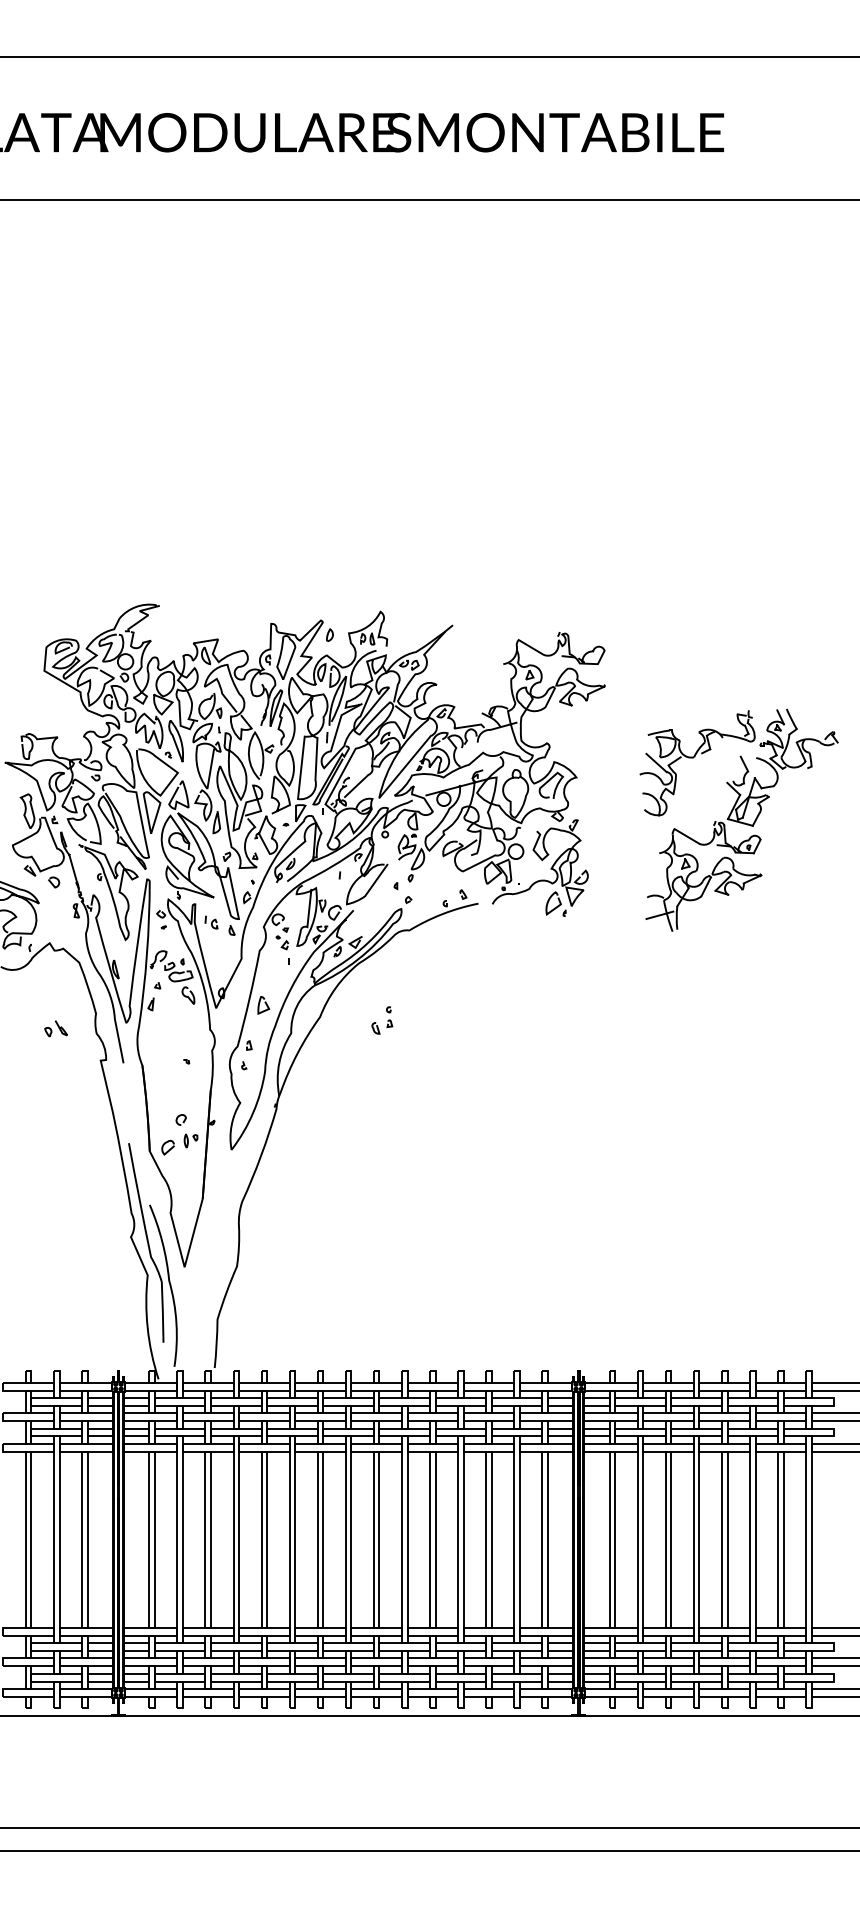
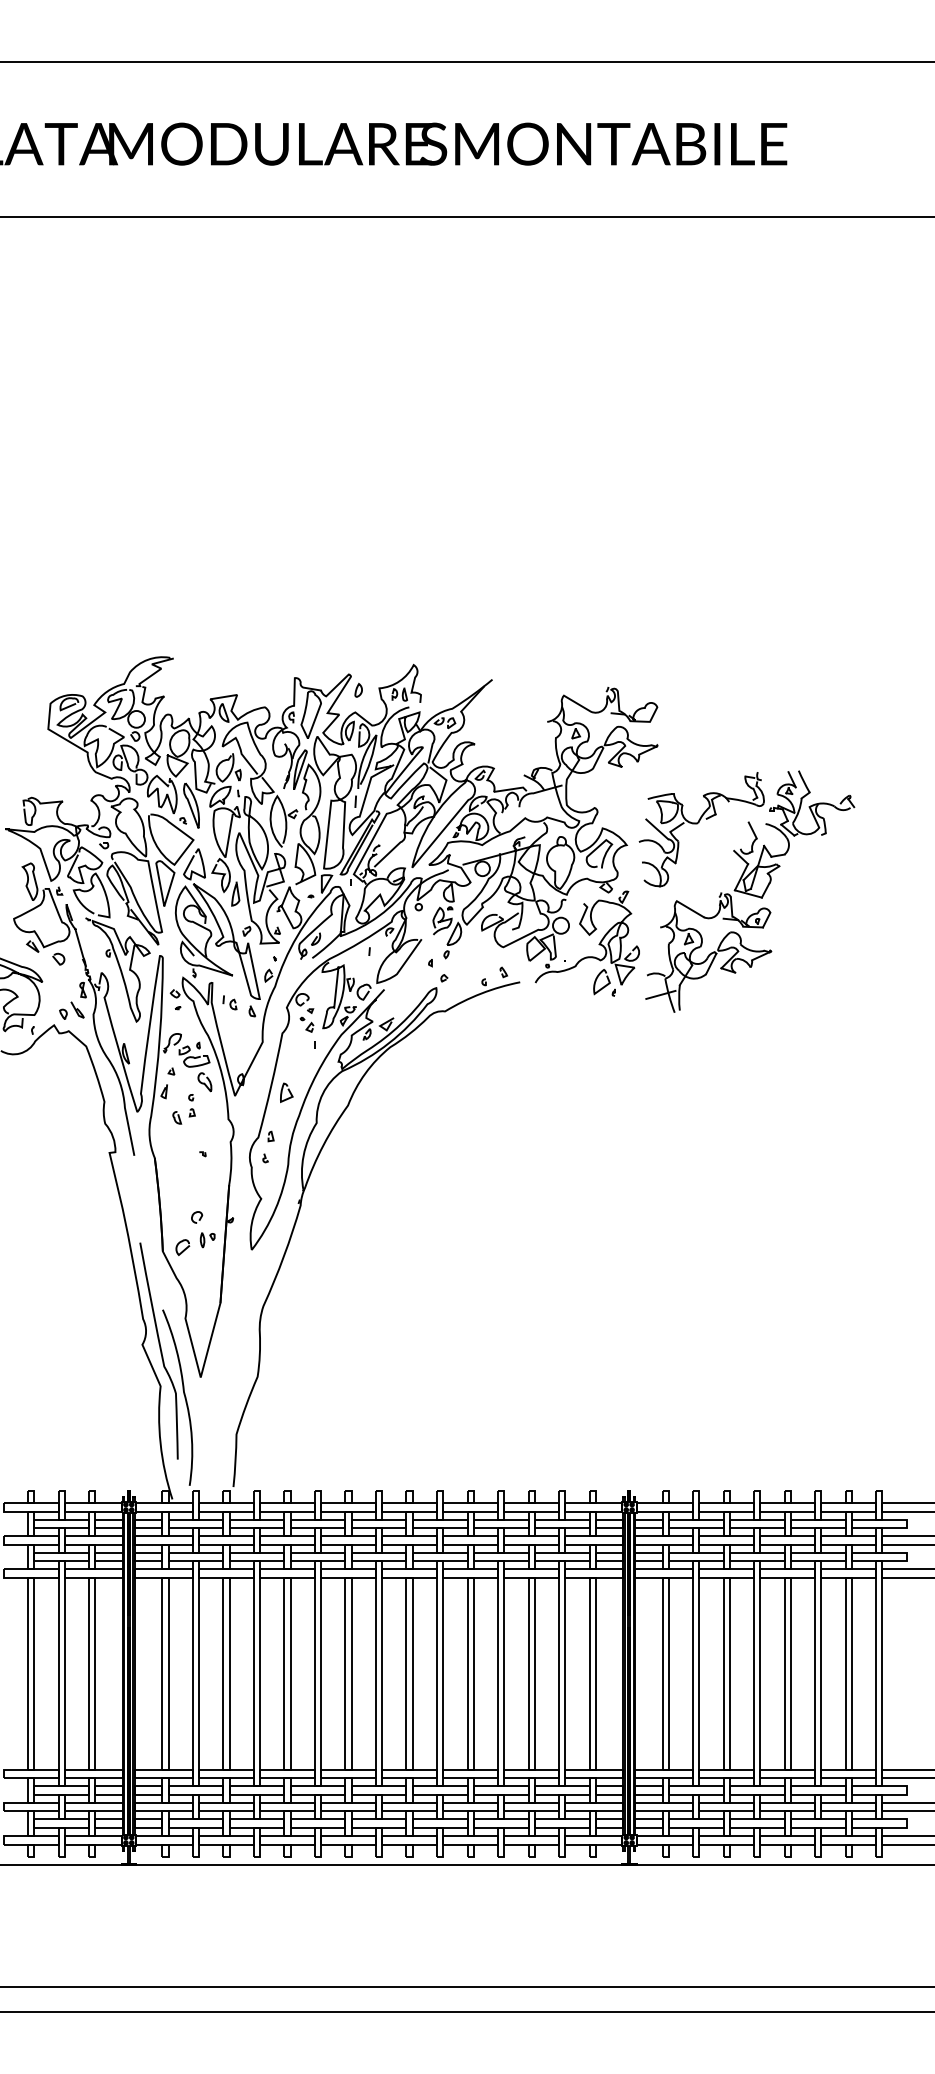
part: (738, 819) -> (746, 890), moved
part: (382, 1020) -> (184, 1109), moved
part: (55, 1028) -> (71, 1010), moved

